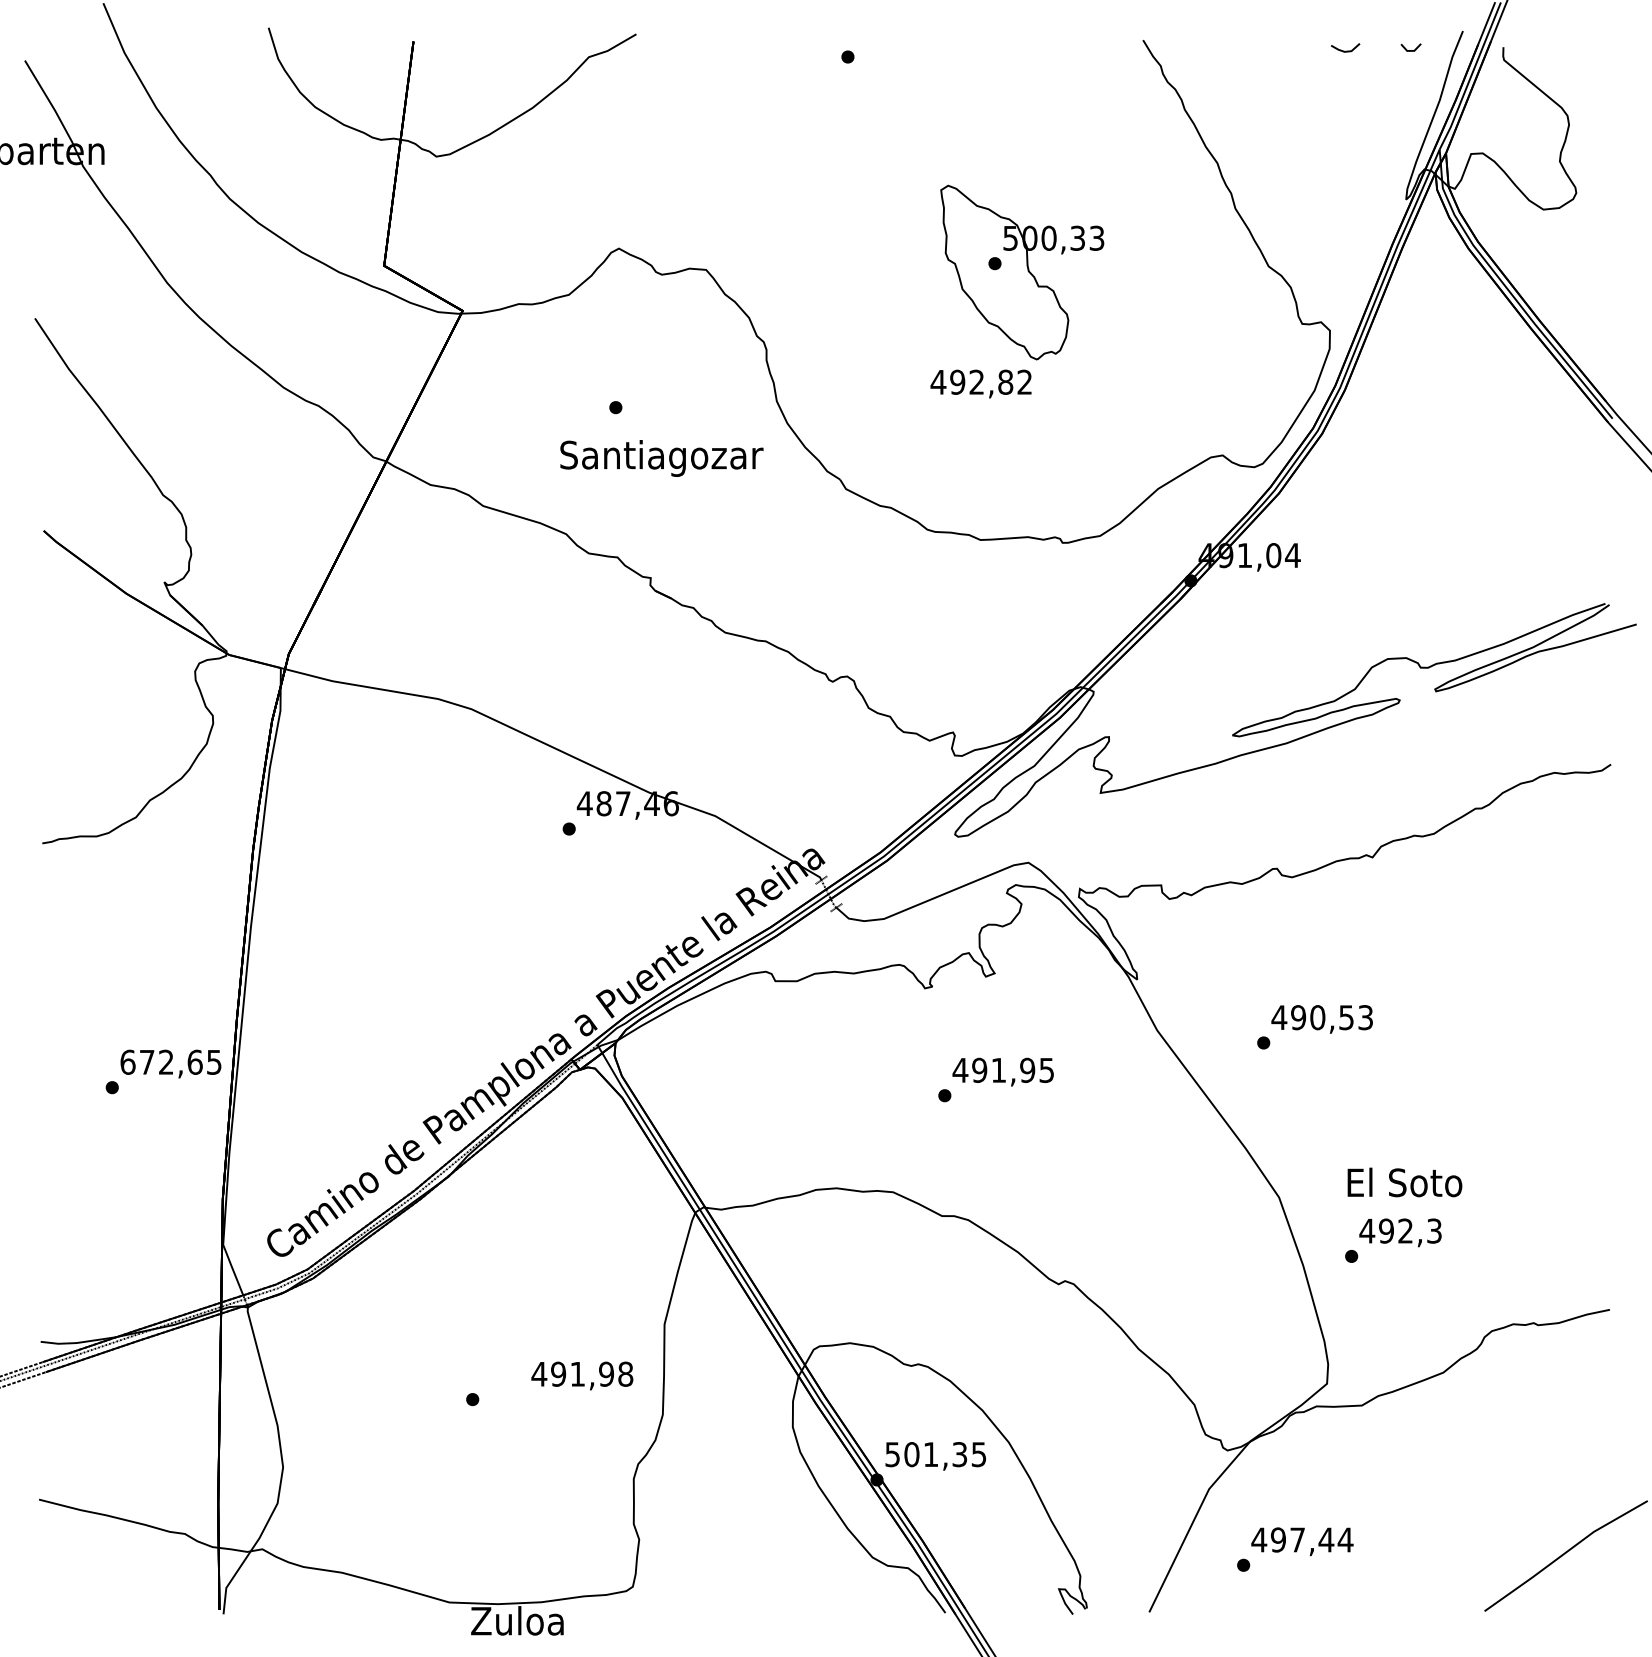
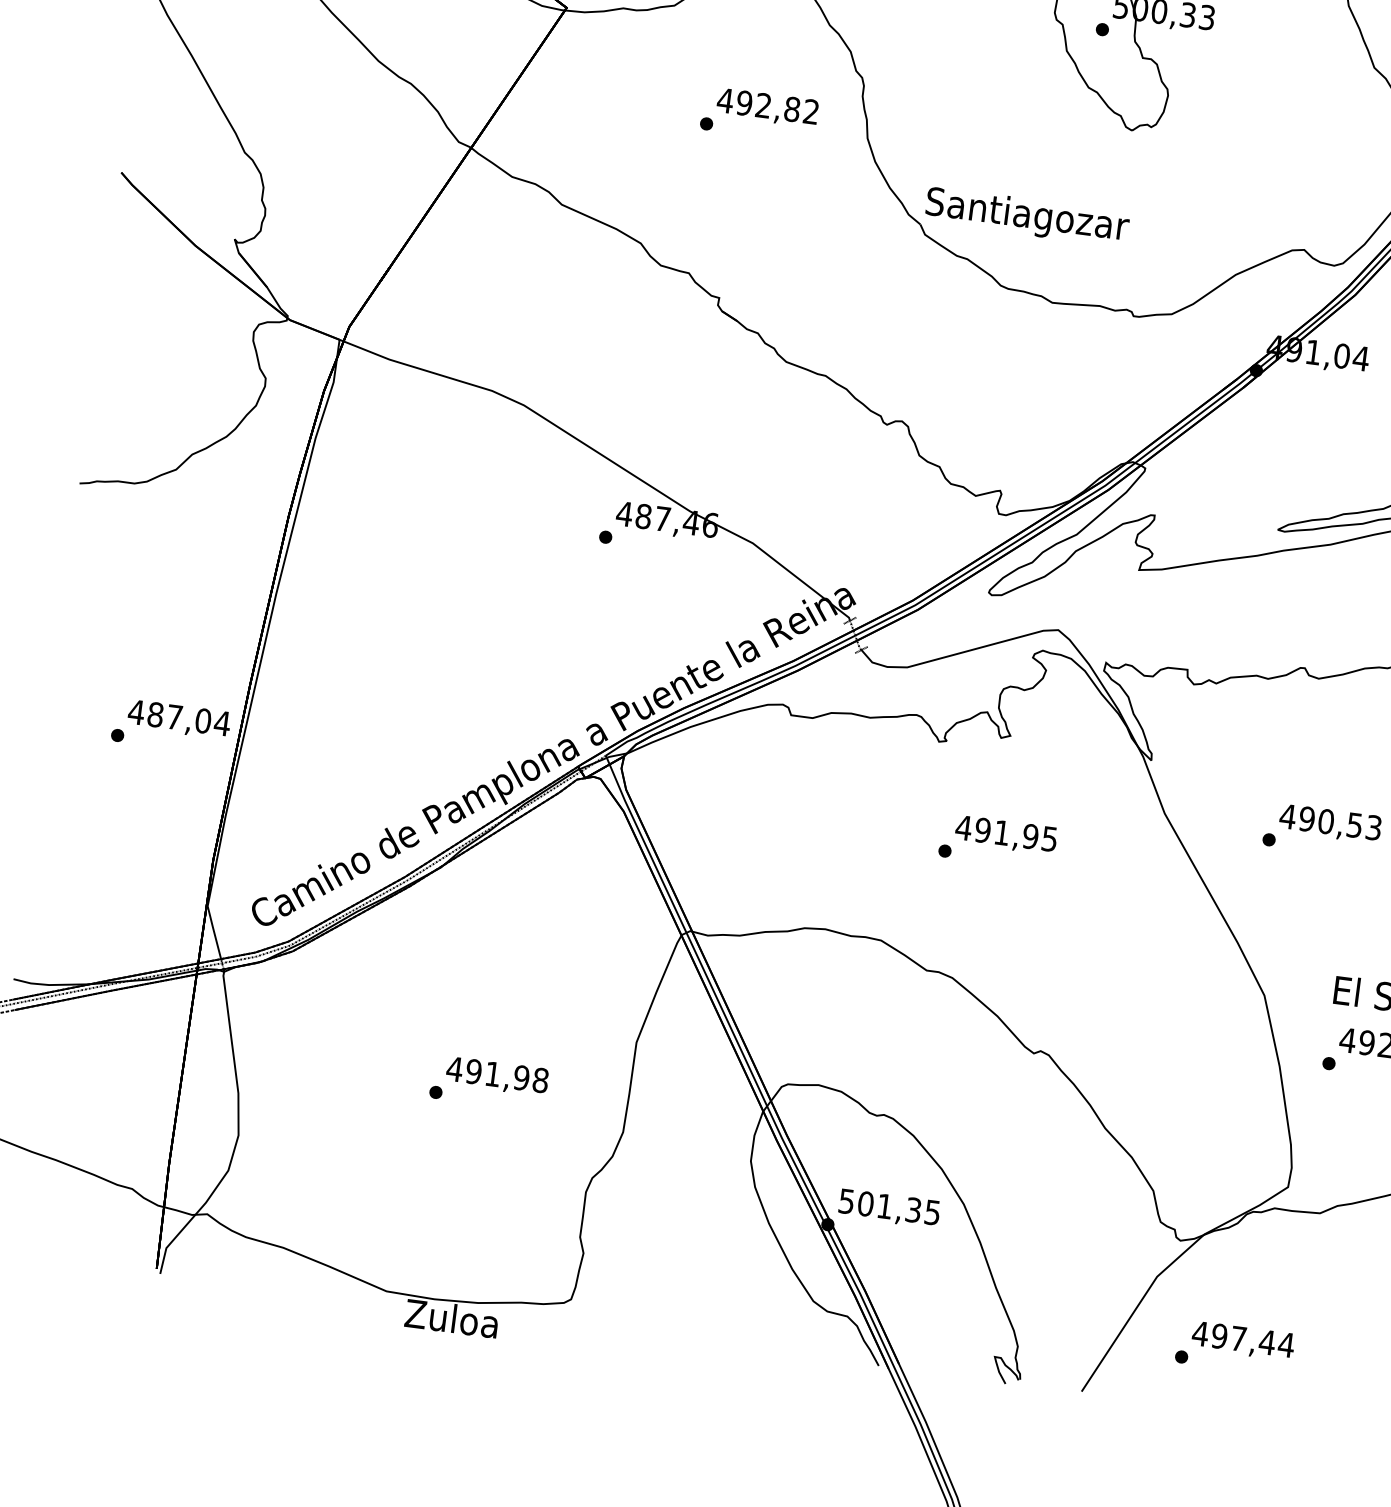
text: (980, 383) -> (767, 107), moved
text: (661, 458) -> (1027, 217), moved
text: (171, 1061) -> (179, 717), 672,65 -> 487,04
text: (582, 1375) -> (497, 1076), moved

